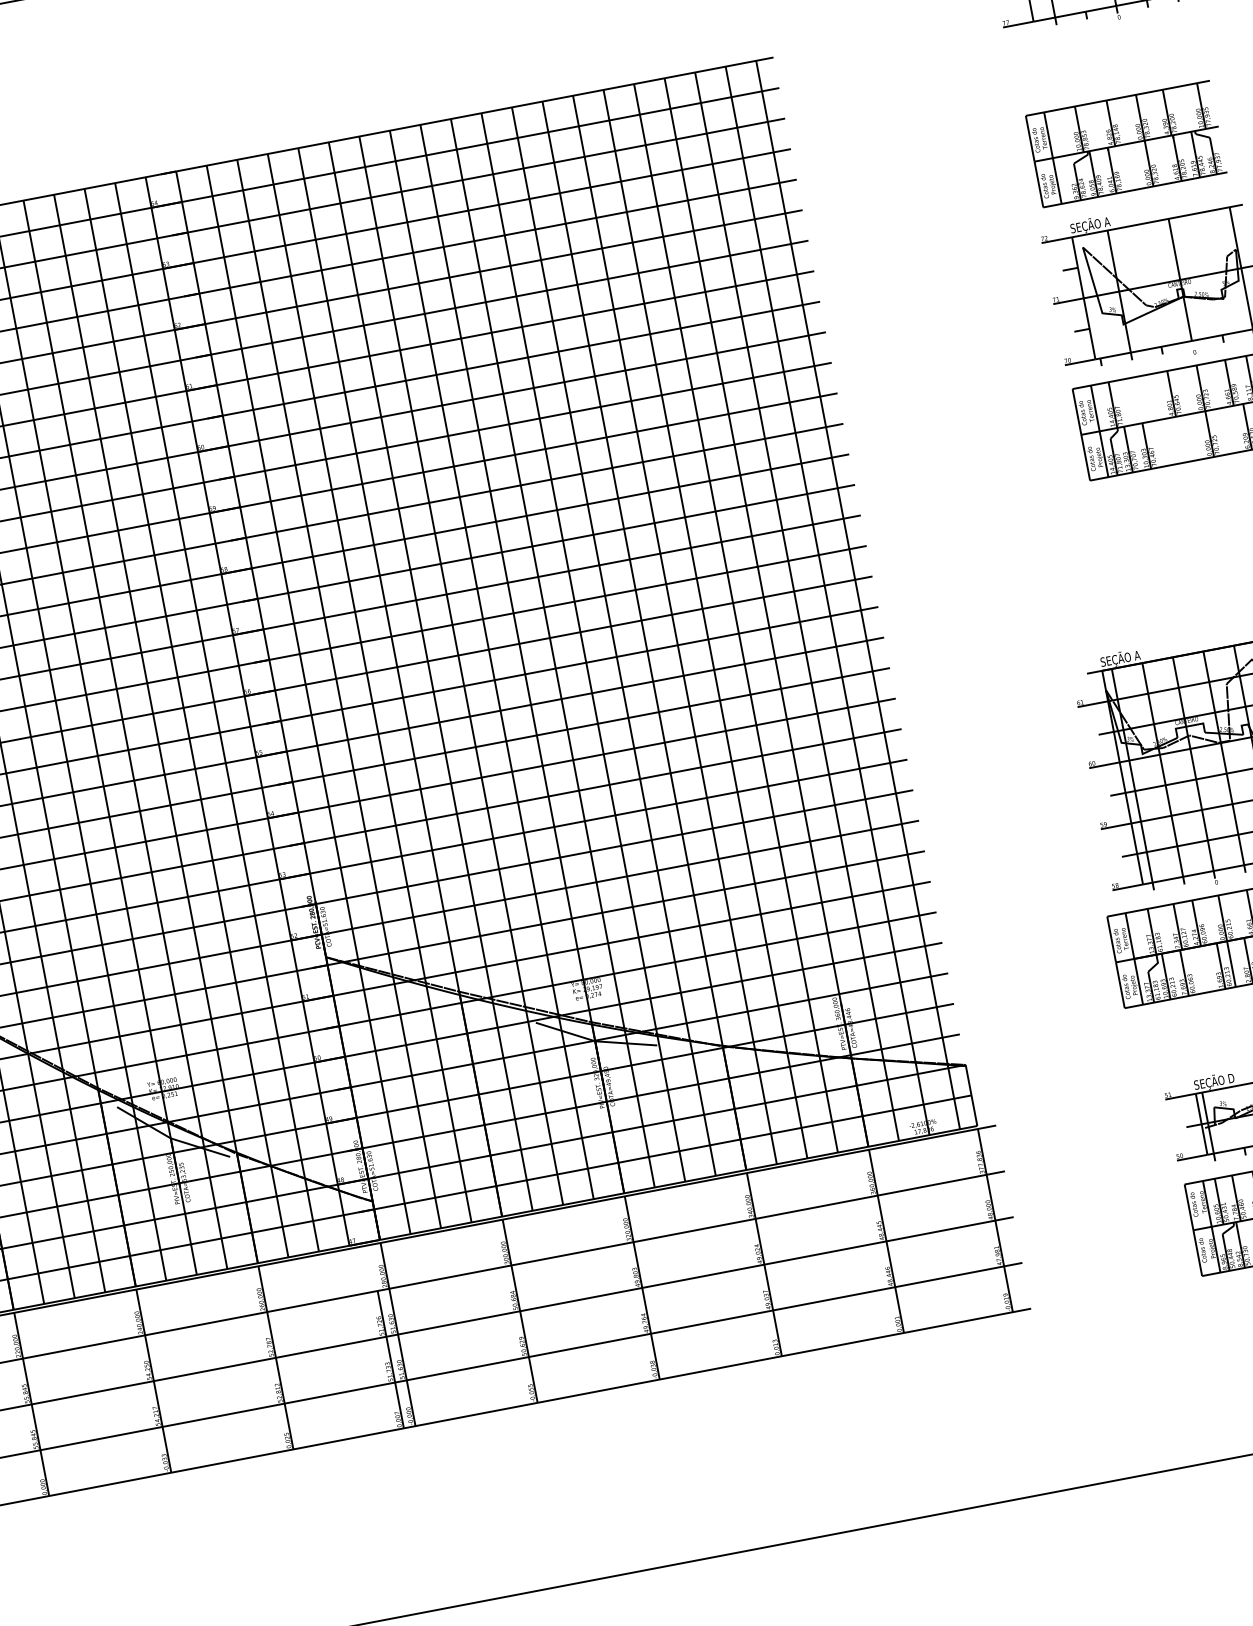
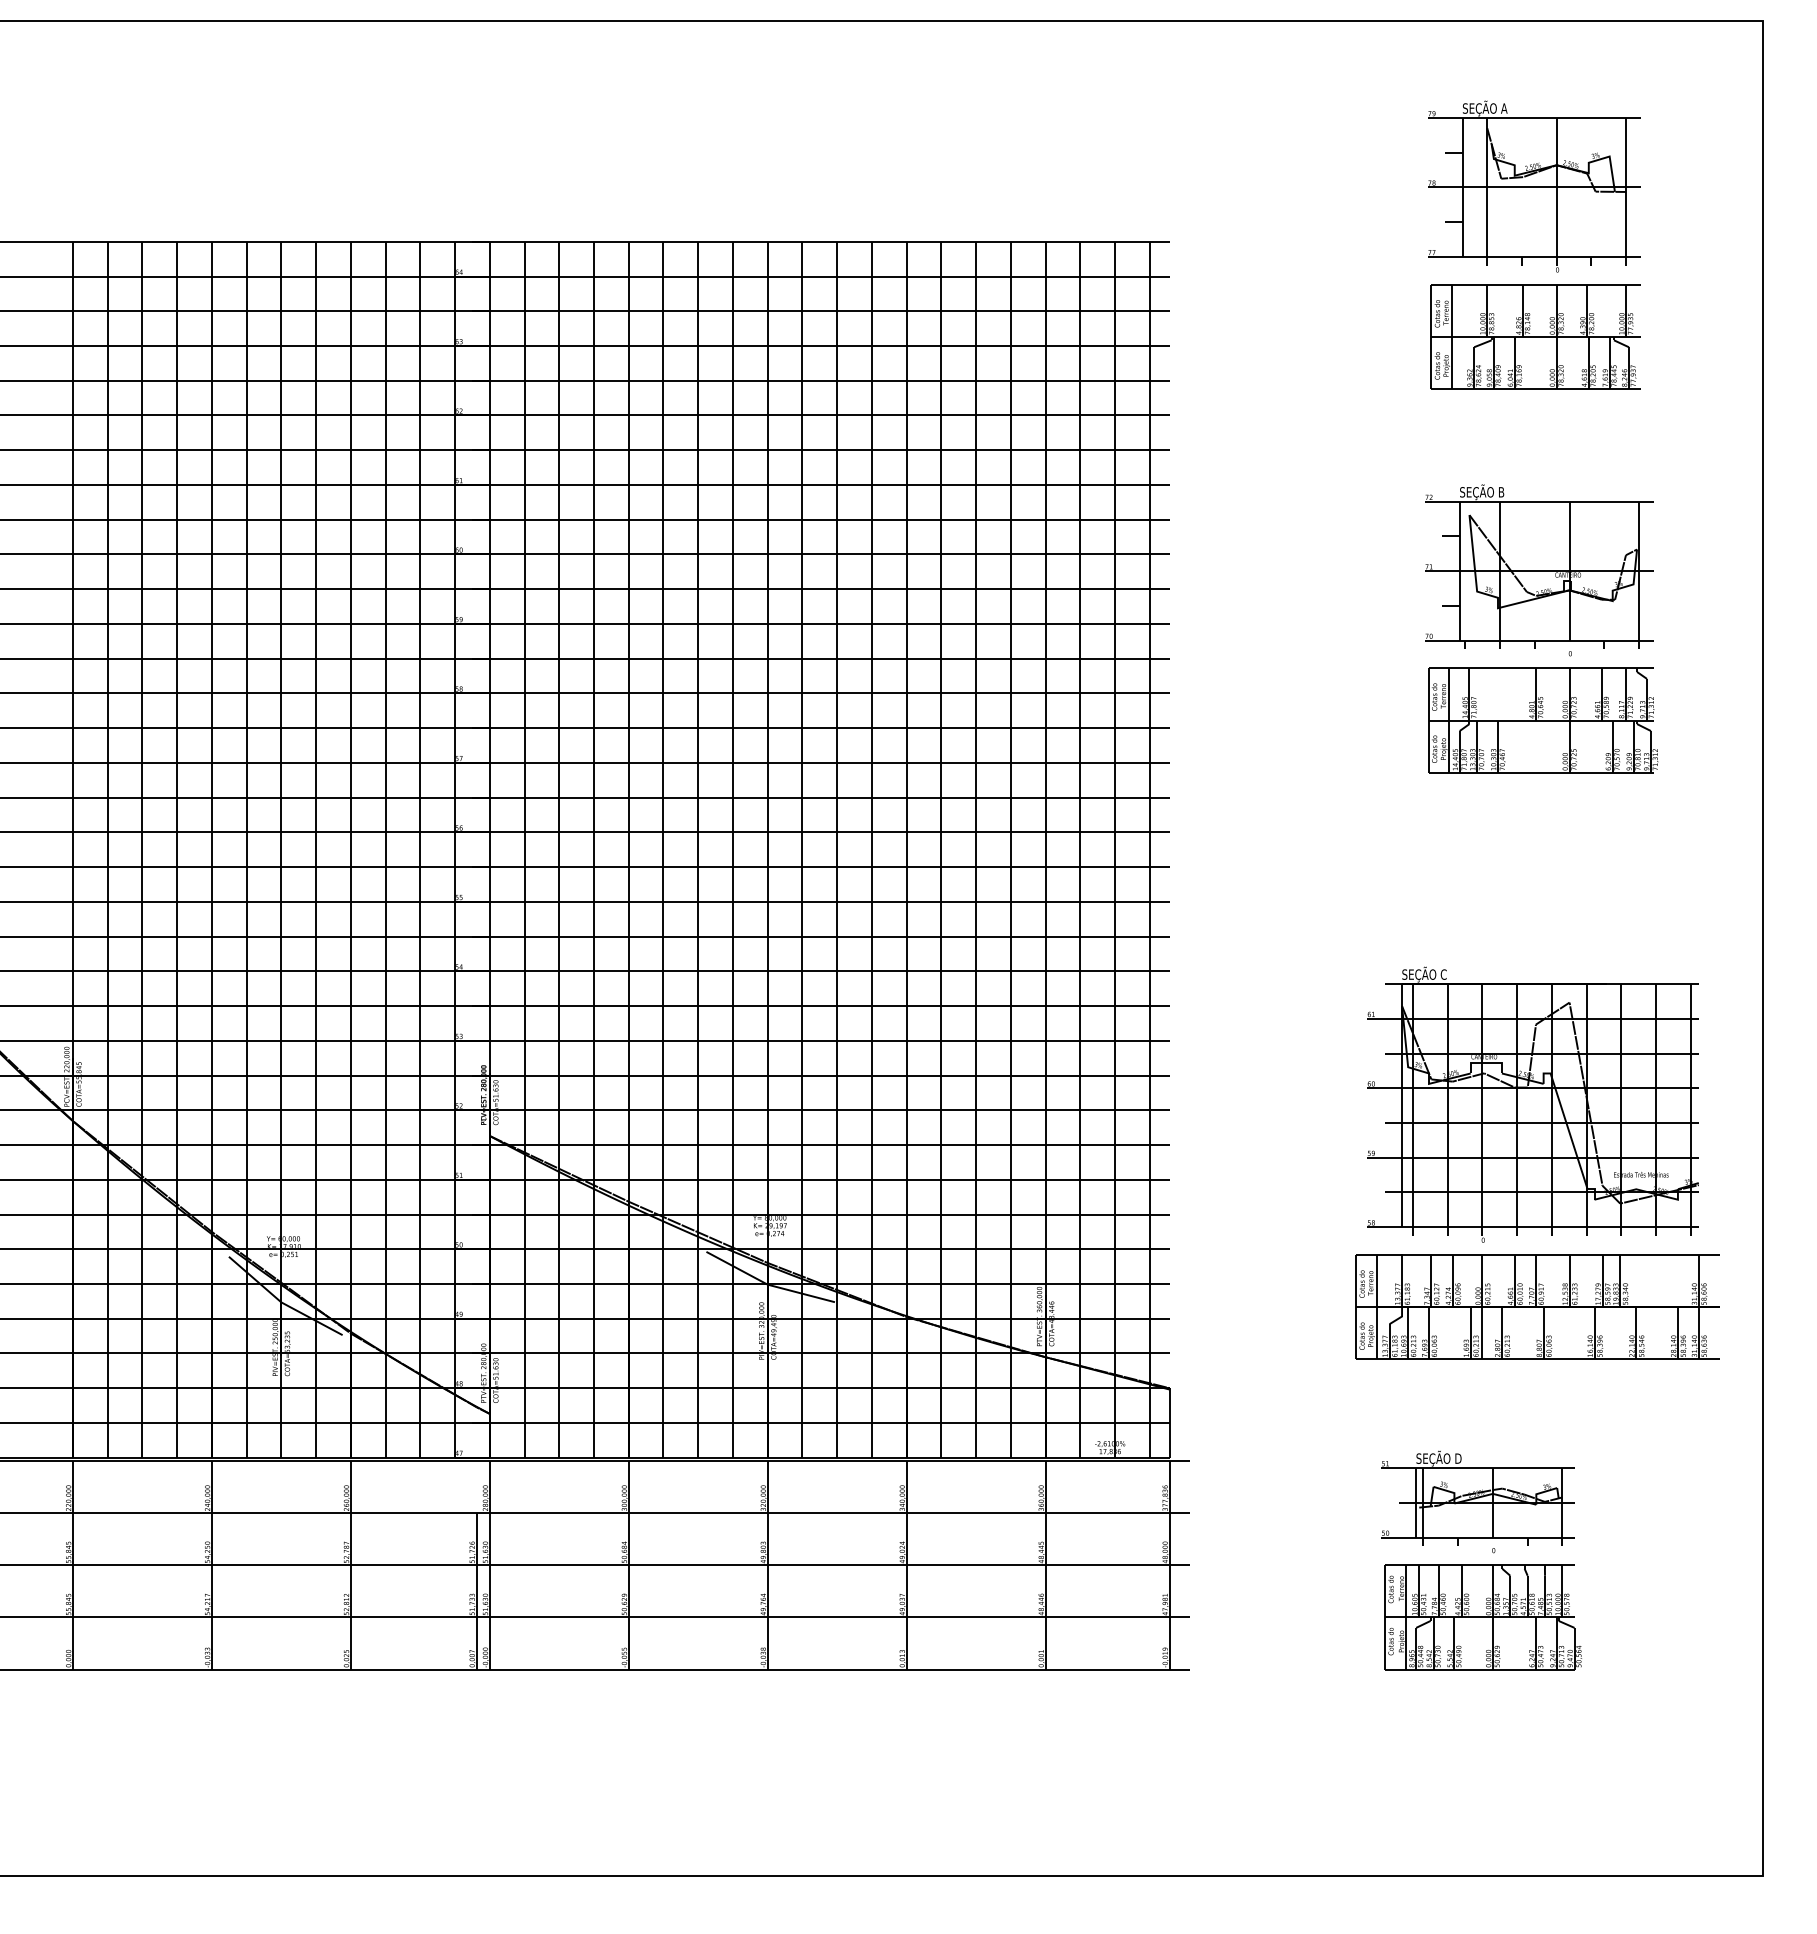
part: (1126, 143) -> (1535, 336), moved
text: (1107, 222) -> (1501, 492), SEÇÃO A -> SEÇÃO B
text: (1137, 655) -> (1443, 974), SEÇÃO A -> SEÇÃO C

